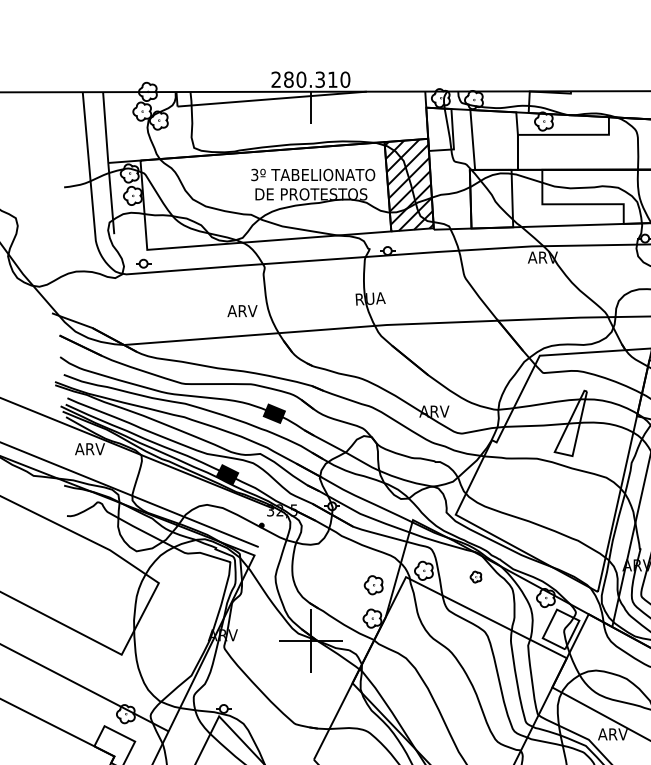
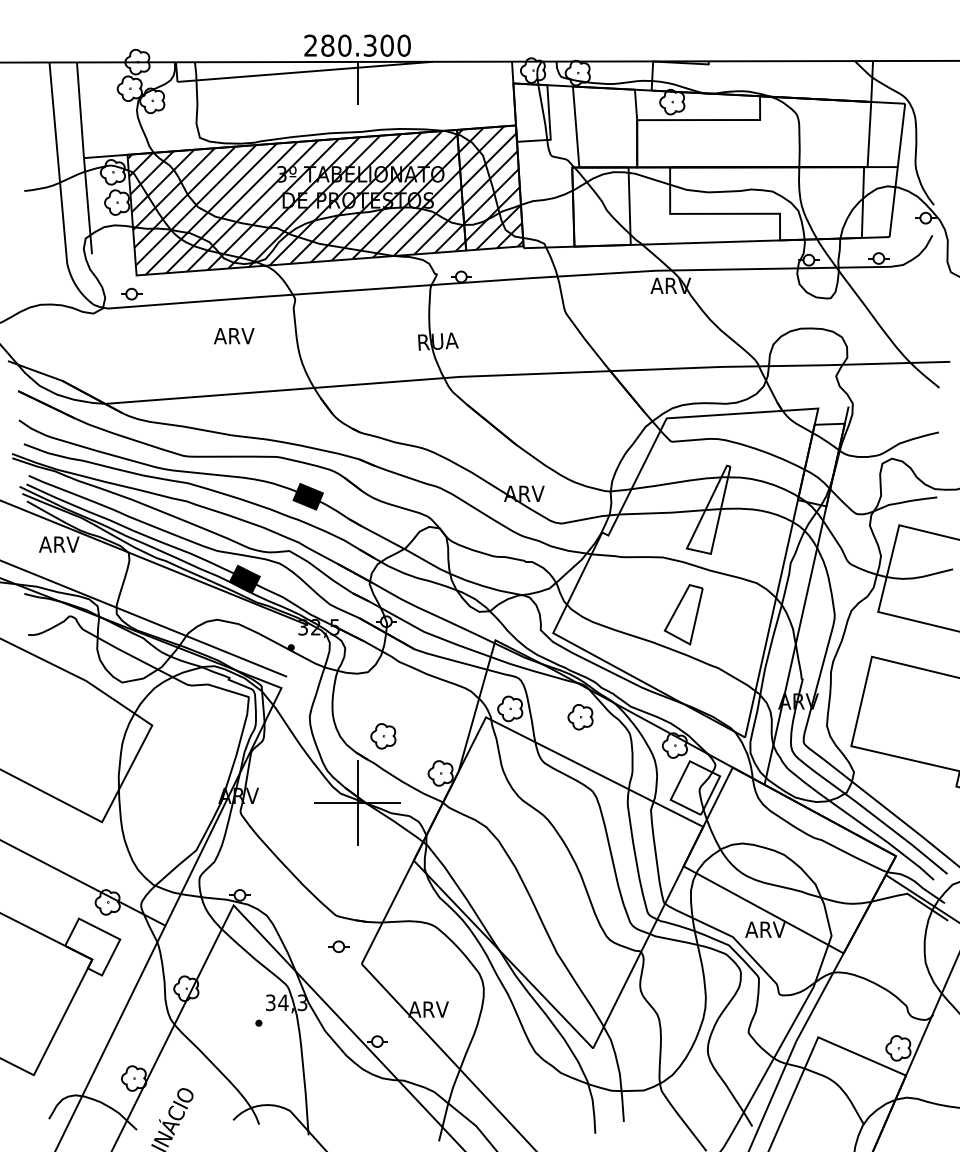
text: (332, 79) -> (386, 45), 280.310 -> 280.300
hatch: (265, 195) -> (296, 202), added
text: (242, 311) -> (234, 336), moved
part: (552, 500) -> (683, 614), added
part: (475, 577) -> (580, 717), size x1.67
part: (373, 585) -> (383, 736), moved
part: (296, 746) -> (338, 946), added

